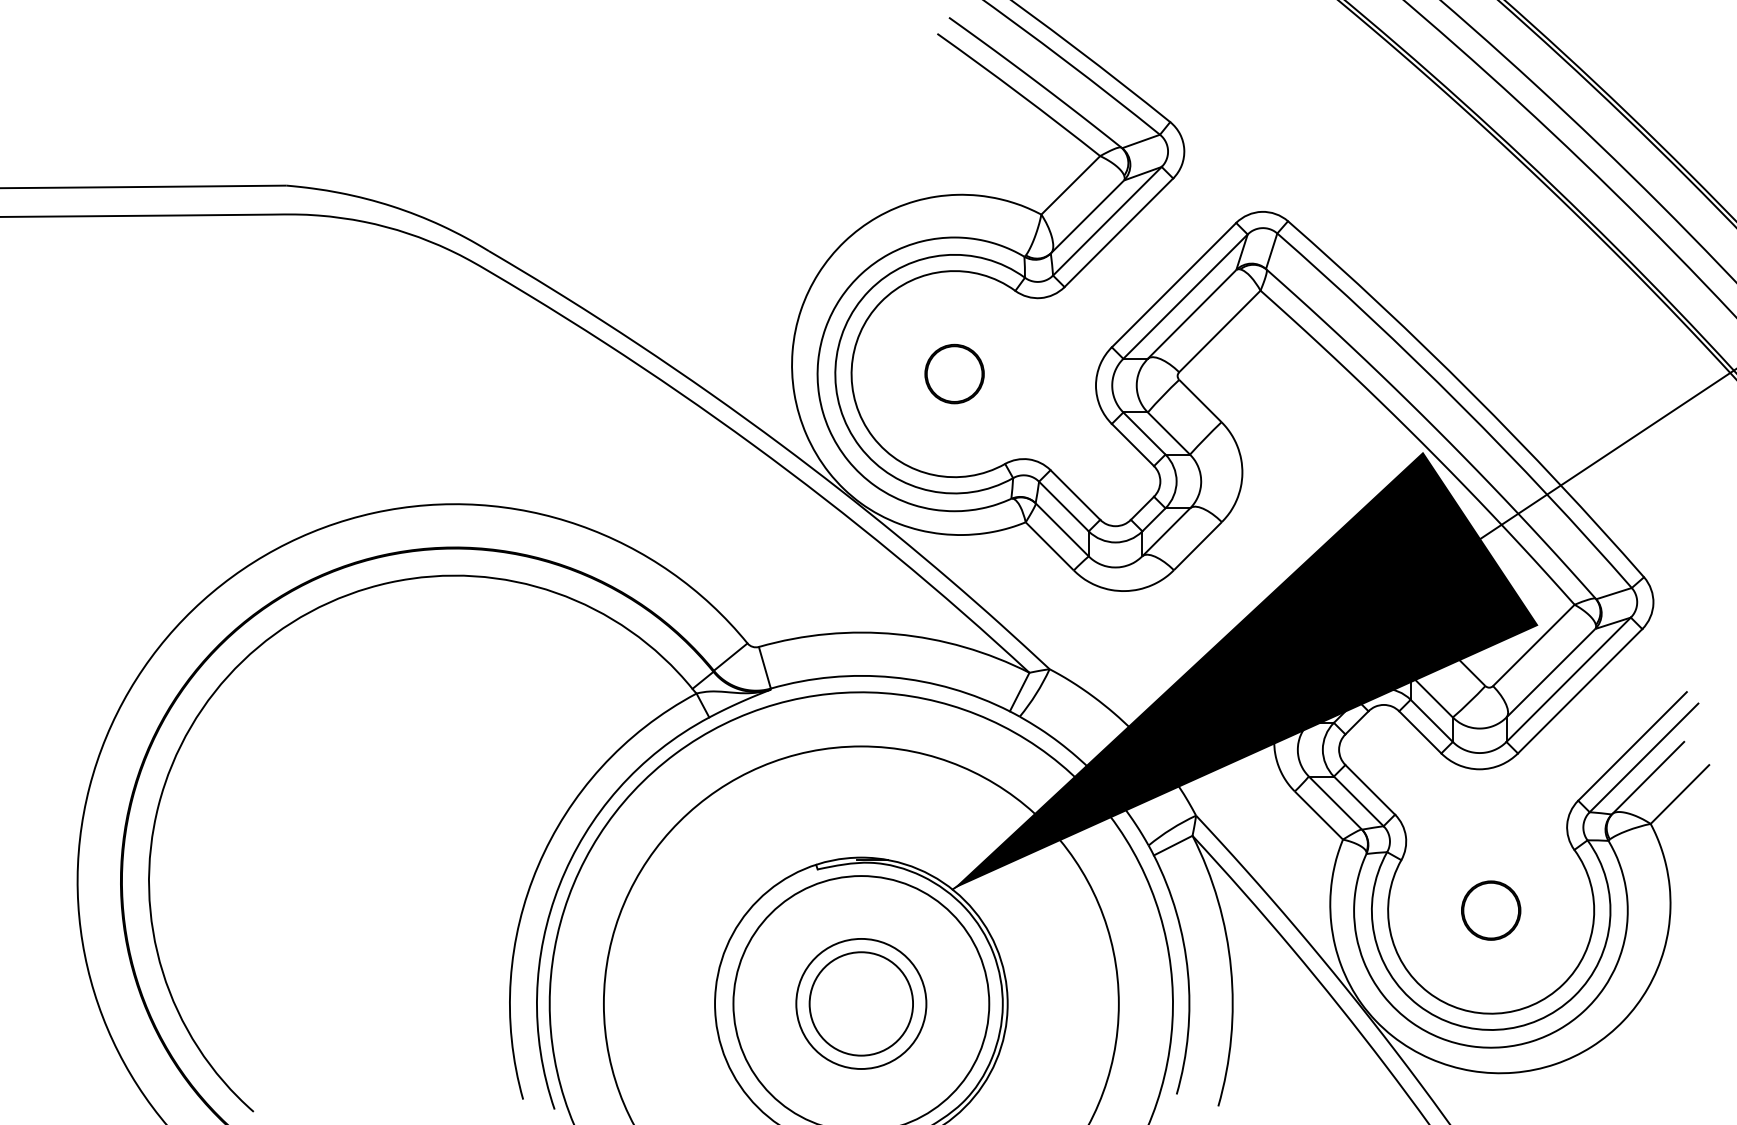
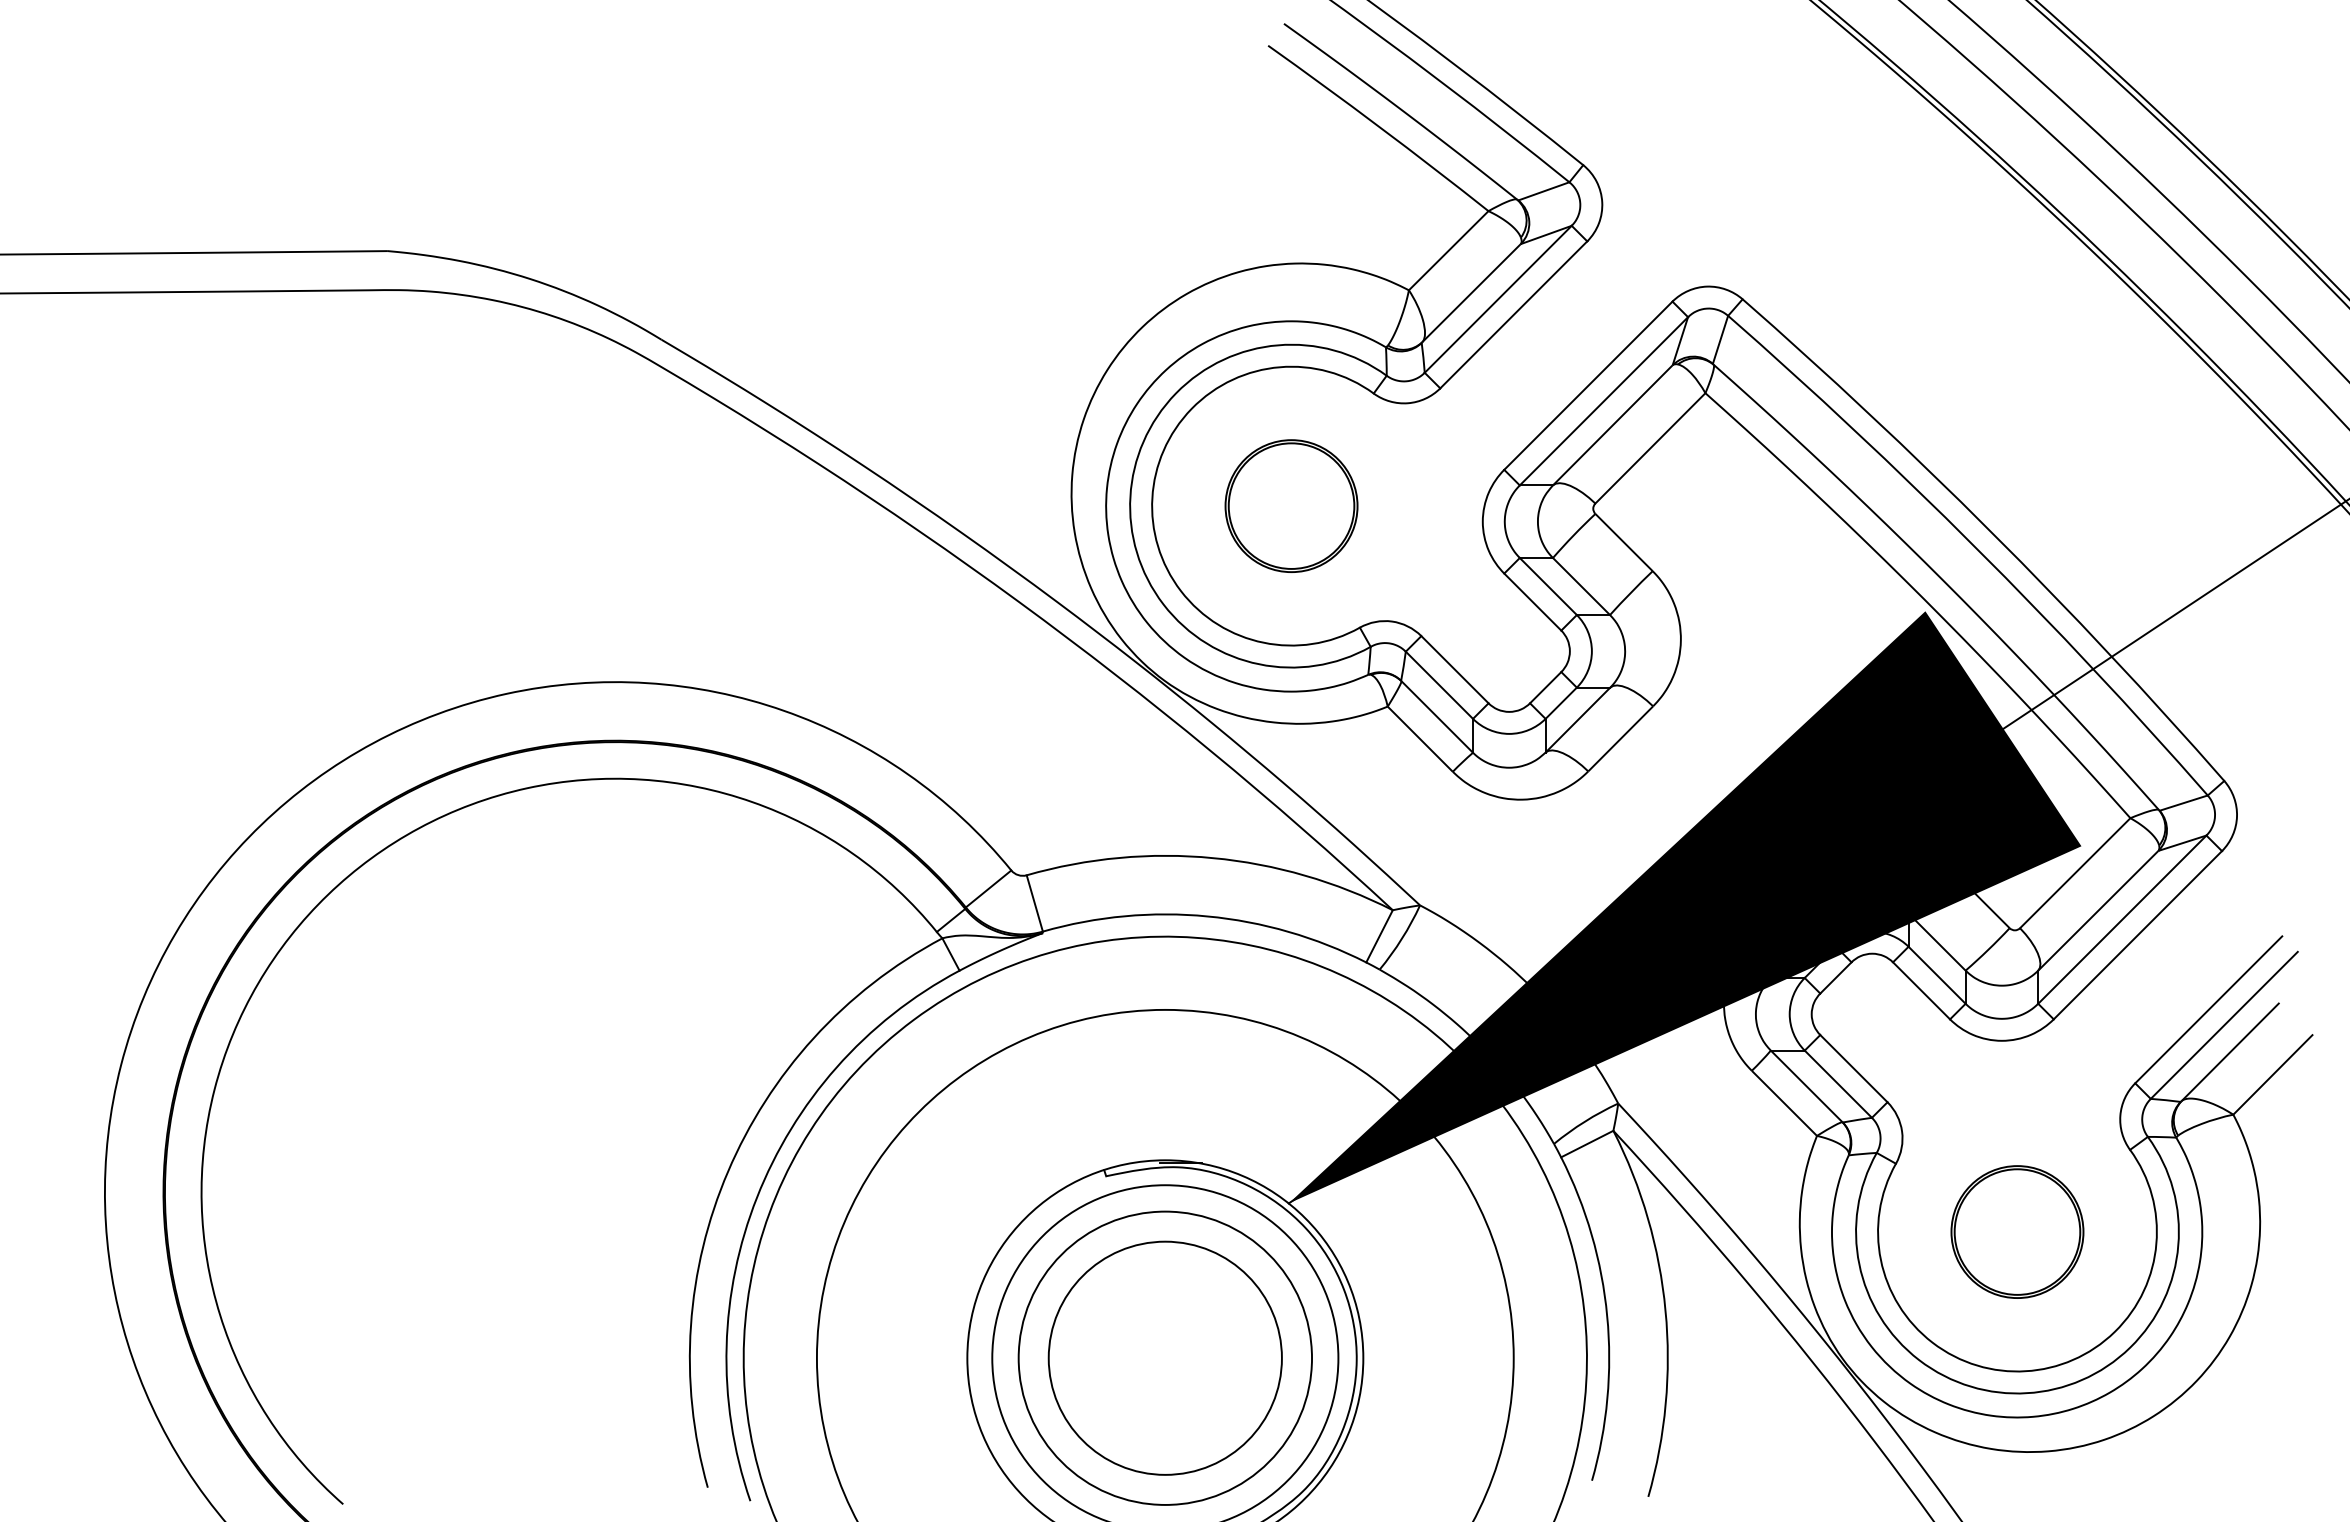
part: (954, 373) -> (1291, 505), size x1.67
part: (1491, 910) -> (2017, 1231), size x1.67
circle: (860, 1003) -> (1164, 1357), size x1.67
circle: (861, 1003) -> (1165, 1357), size x1.67

